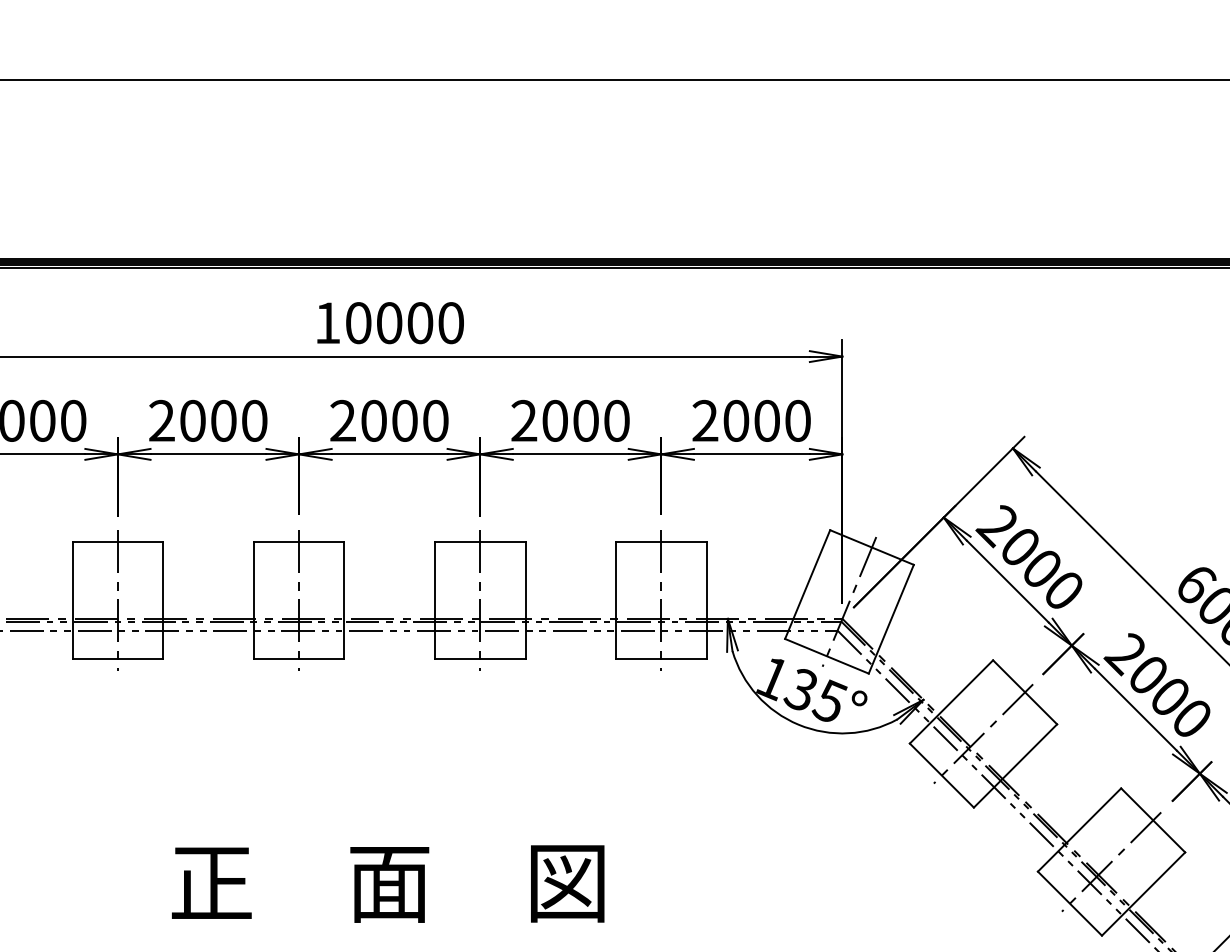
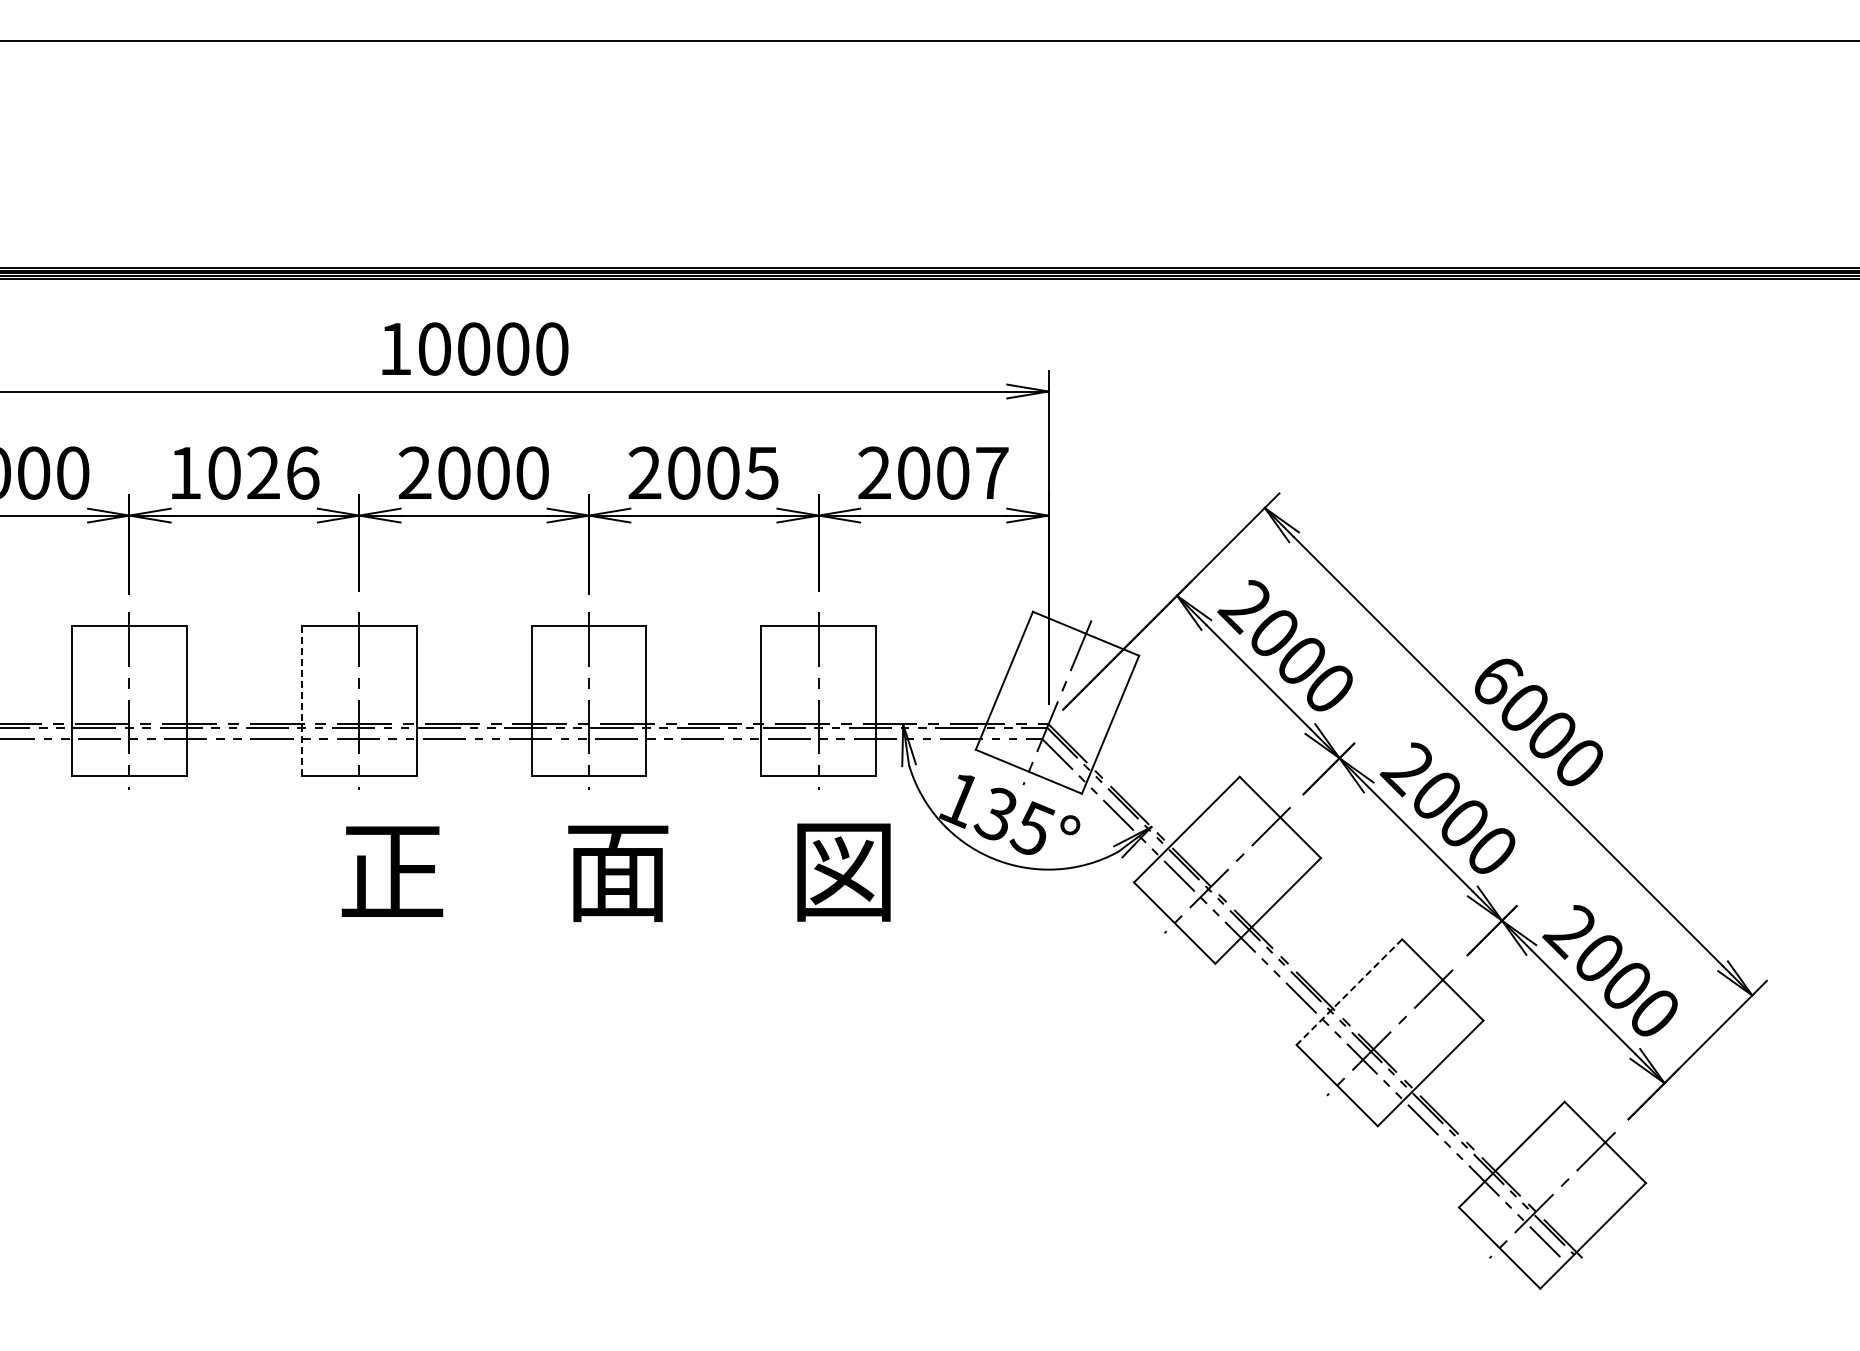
text: (208, 420) -> (244, 472), 2000 -> 1026
text: (616, 420) -> (761, 472), 2000 -> 2005
text: (798, 420) -> (992, 472), 2000 -> 2007
line: (253, 600) -> (301, 701), solid -> dashed
line: (1079, 830) -> (1349, 992), solid -> dashed
text: (387, 883) -> (615, 872), moved

